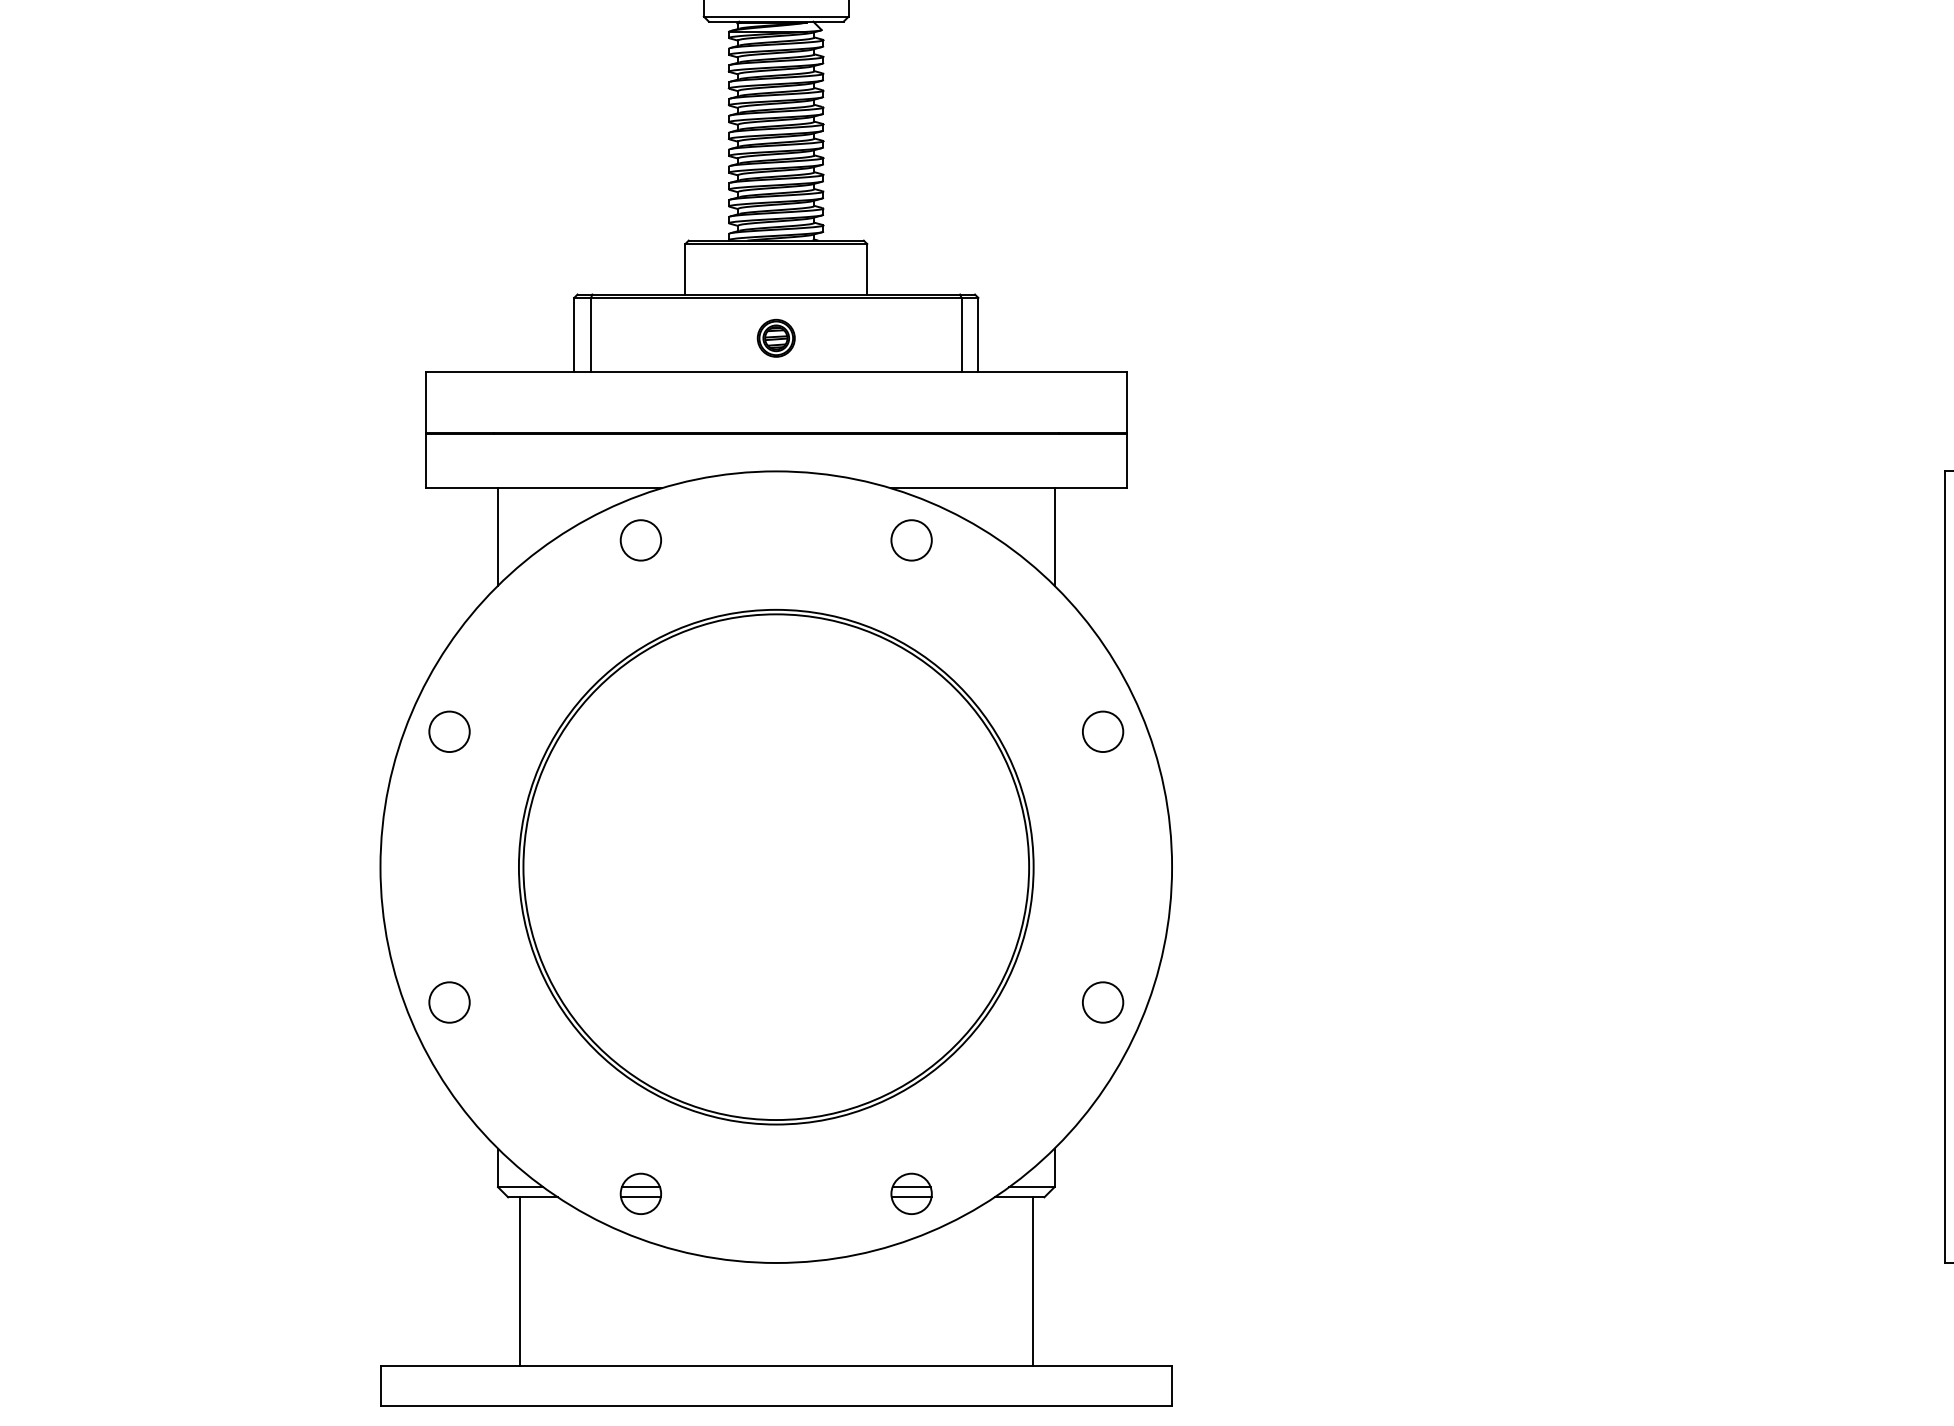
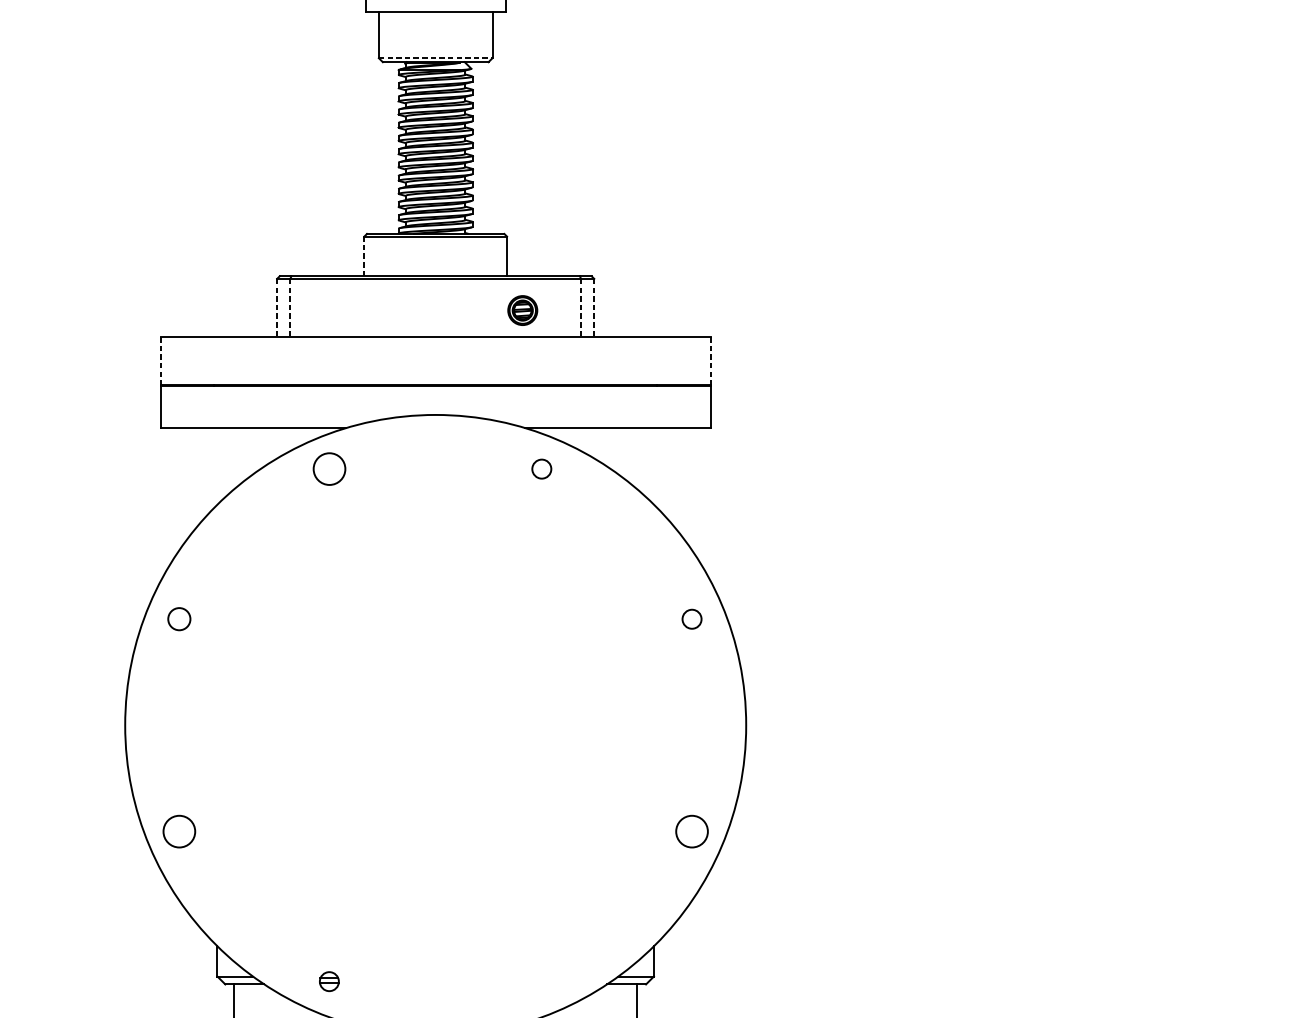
line: (776, 16) -> (435, 58), solid -> dashed
line: (685, 268) -> (364, 255), solid -> dashed
line: (574, 335) -> (277, 308), solid -> dashed
line: (591, 335) -> (290, 308), solid -> dashed
line: (961, 335) -> (581, 308), solid -> dashed
line: (978, 335) -> (594, 308), solid -> dashed
part: (775, 337) -> (522, 309), moved
line: (425, 402) -> (160, 360), solid -> dashed
line: (1126, 402) -> (710, 360), solid -> dashed
line: (498, 536) -> (217, 466), removed
line: (1054, 536) -> (653, 466), removed
circle: (911, 540) -> (541, 469), size x0.6
circle: (449, 731) -> (179, 619), size x0.7
circle: (1102, 731) -> (691, 619), size x0.6
part: (776, 867) -> (435, 725), removed
part: (640, 1193) -> (329, 981), size x0.6
part: (911, 1193) -> (541, 981), removed

